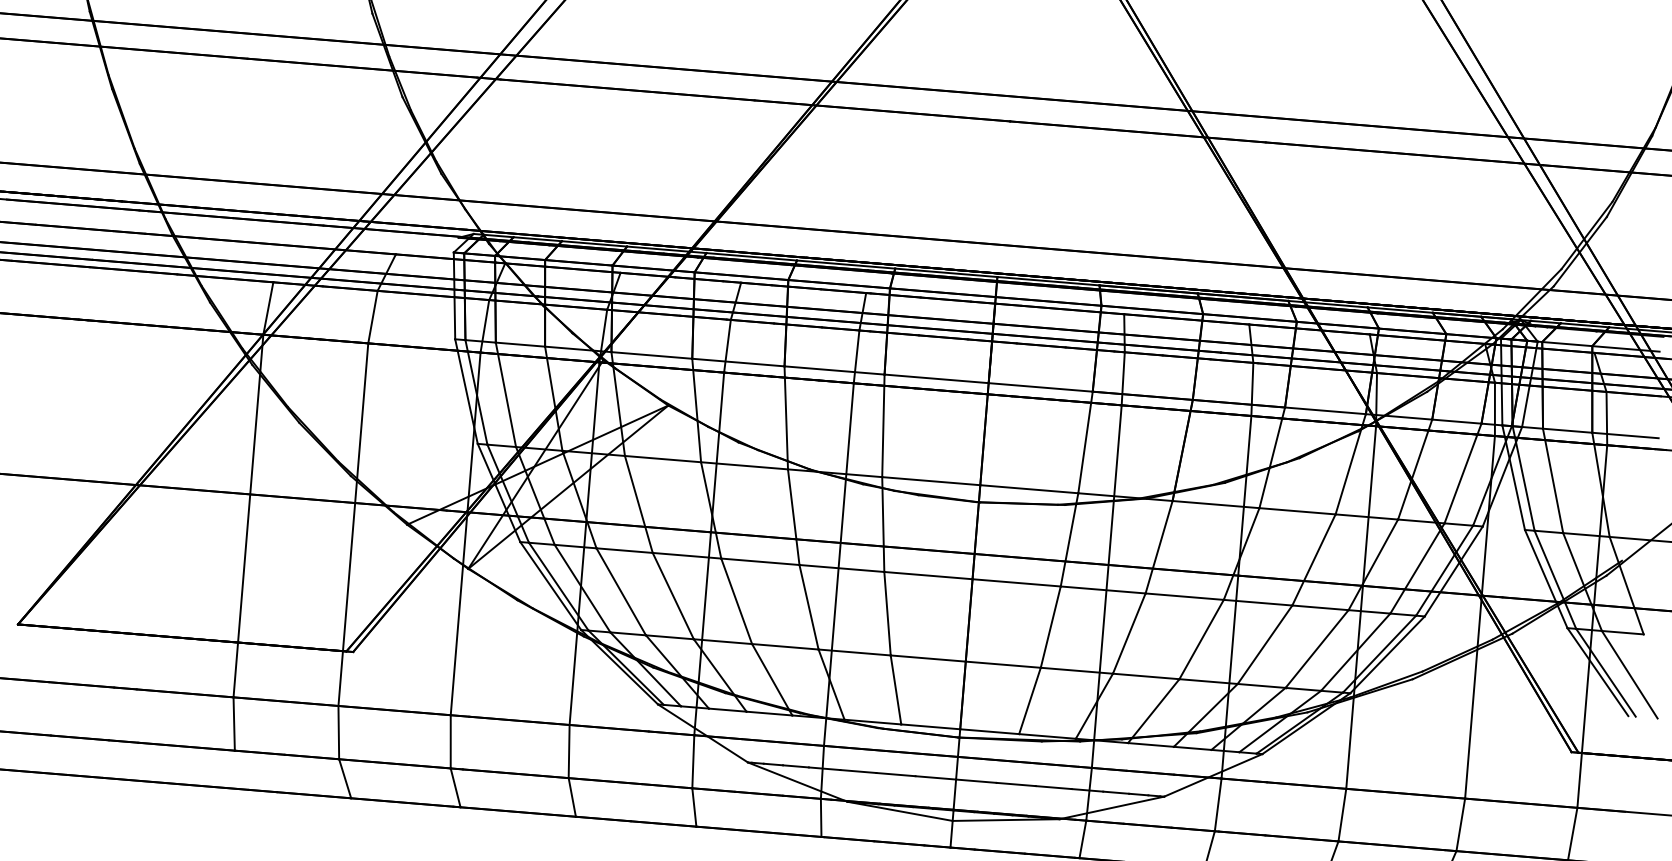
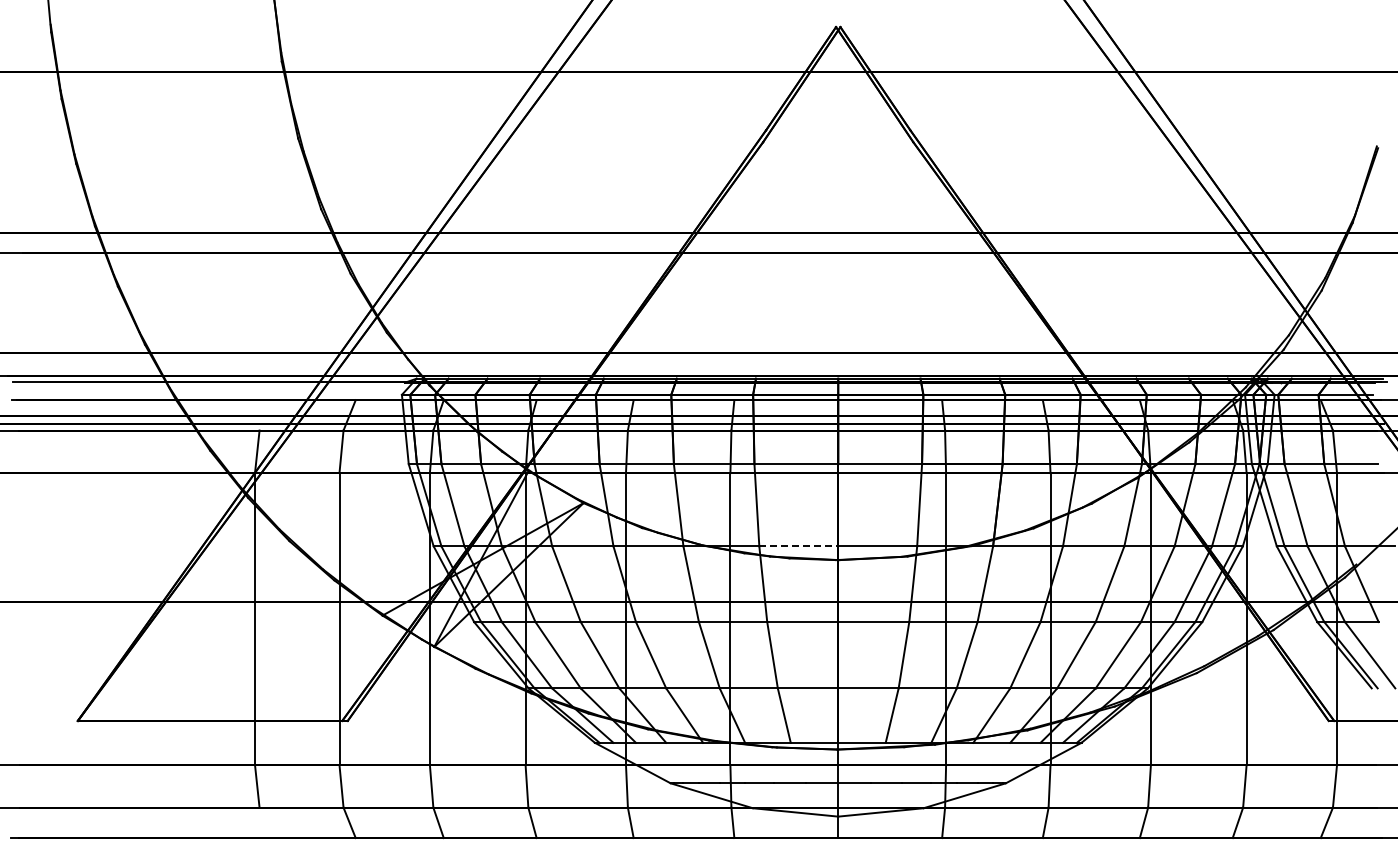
line: (932, 481) -> (799, 546), solid -> dashed

